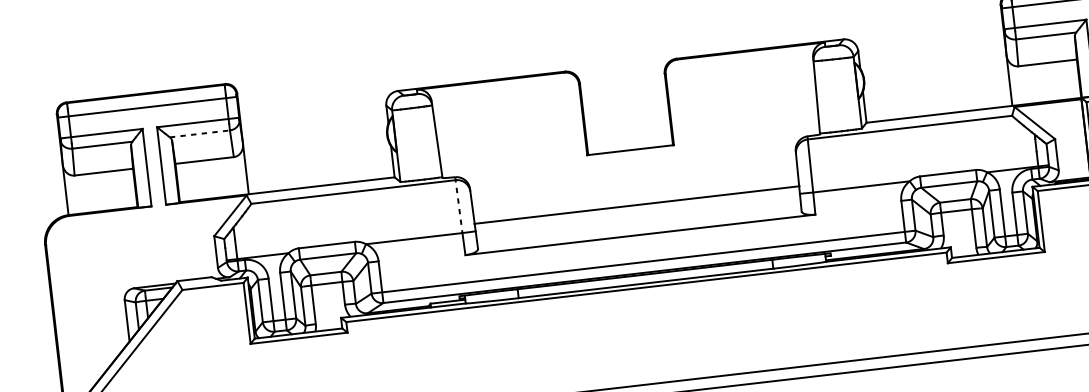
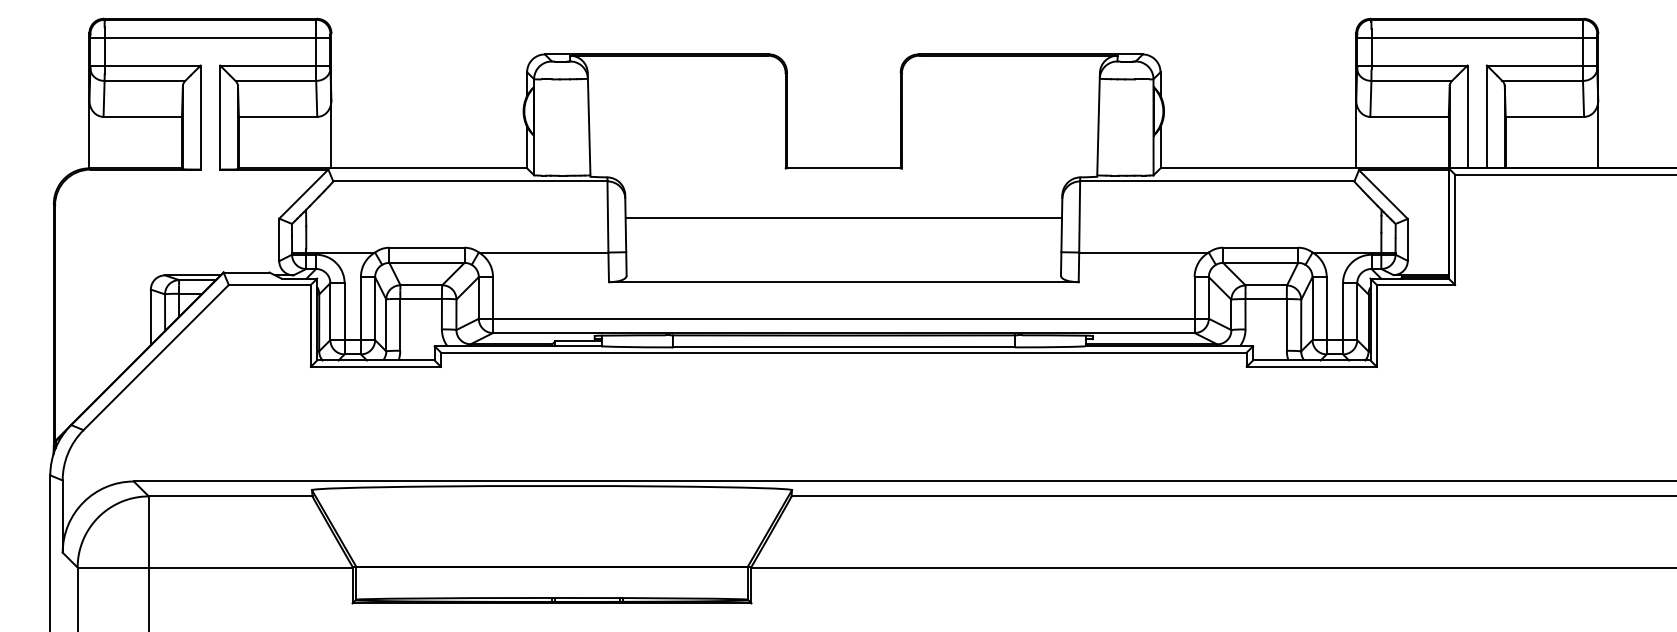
line: (200, 133) -> (276, 80), dashed -> solid
line: (458, 204) -> (607, 214), dashed -> solid
line: (636, 205) -> (843, 218), moved

